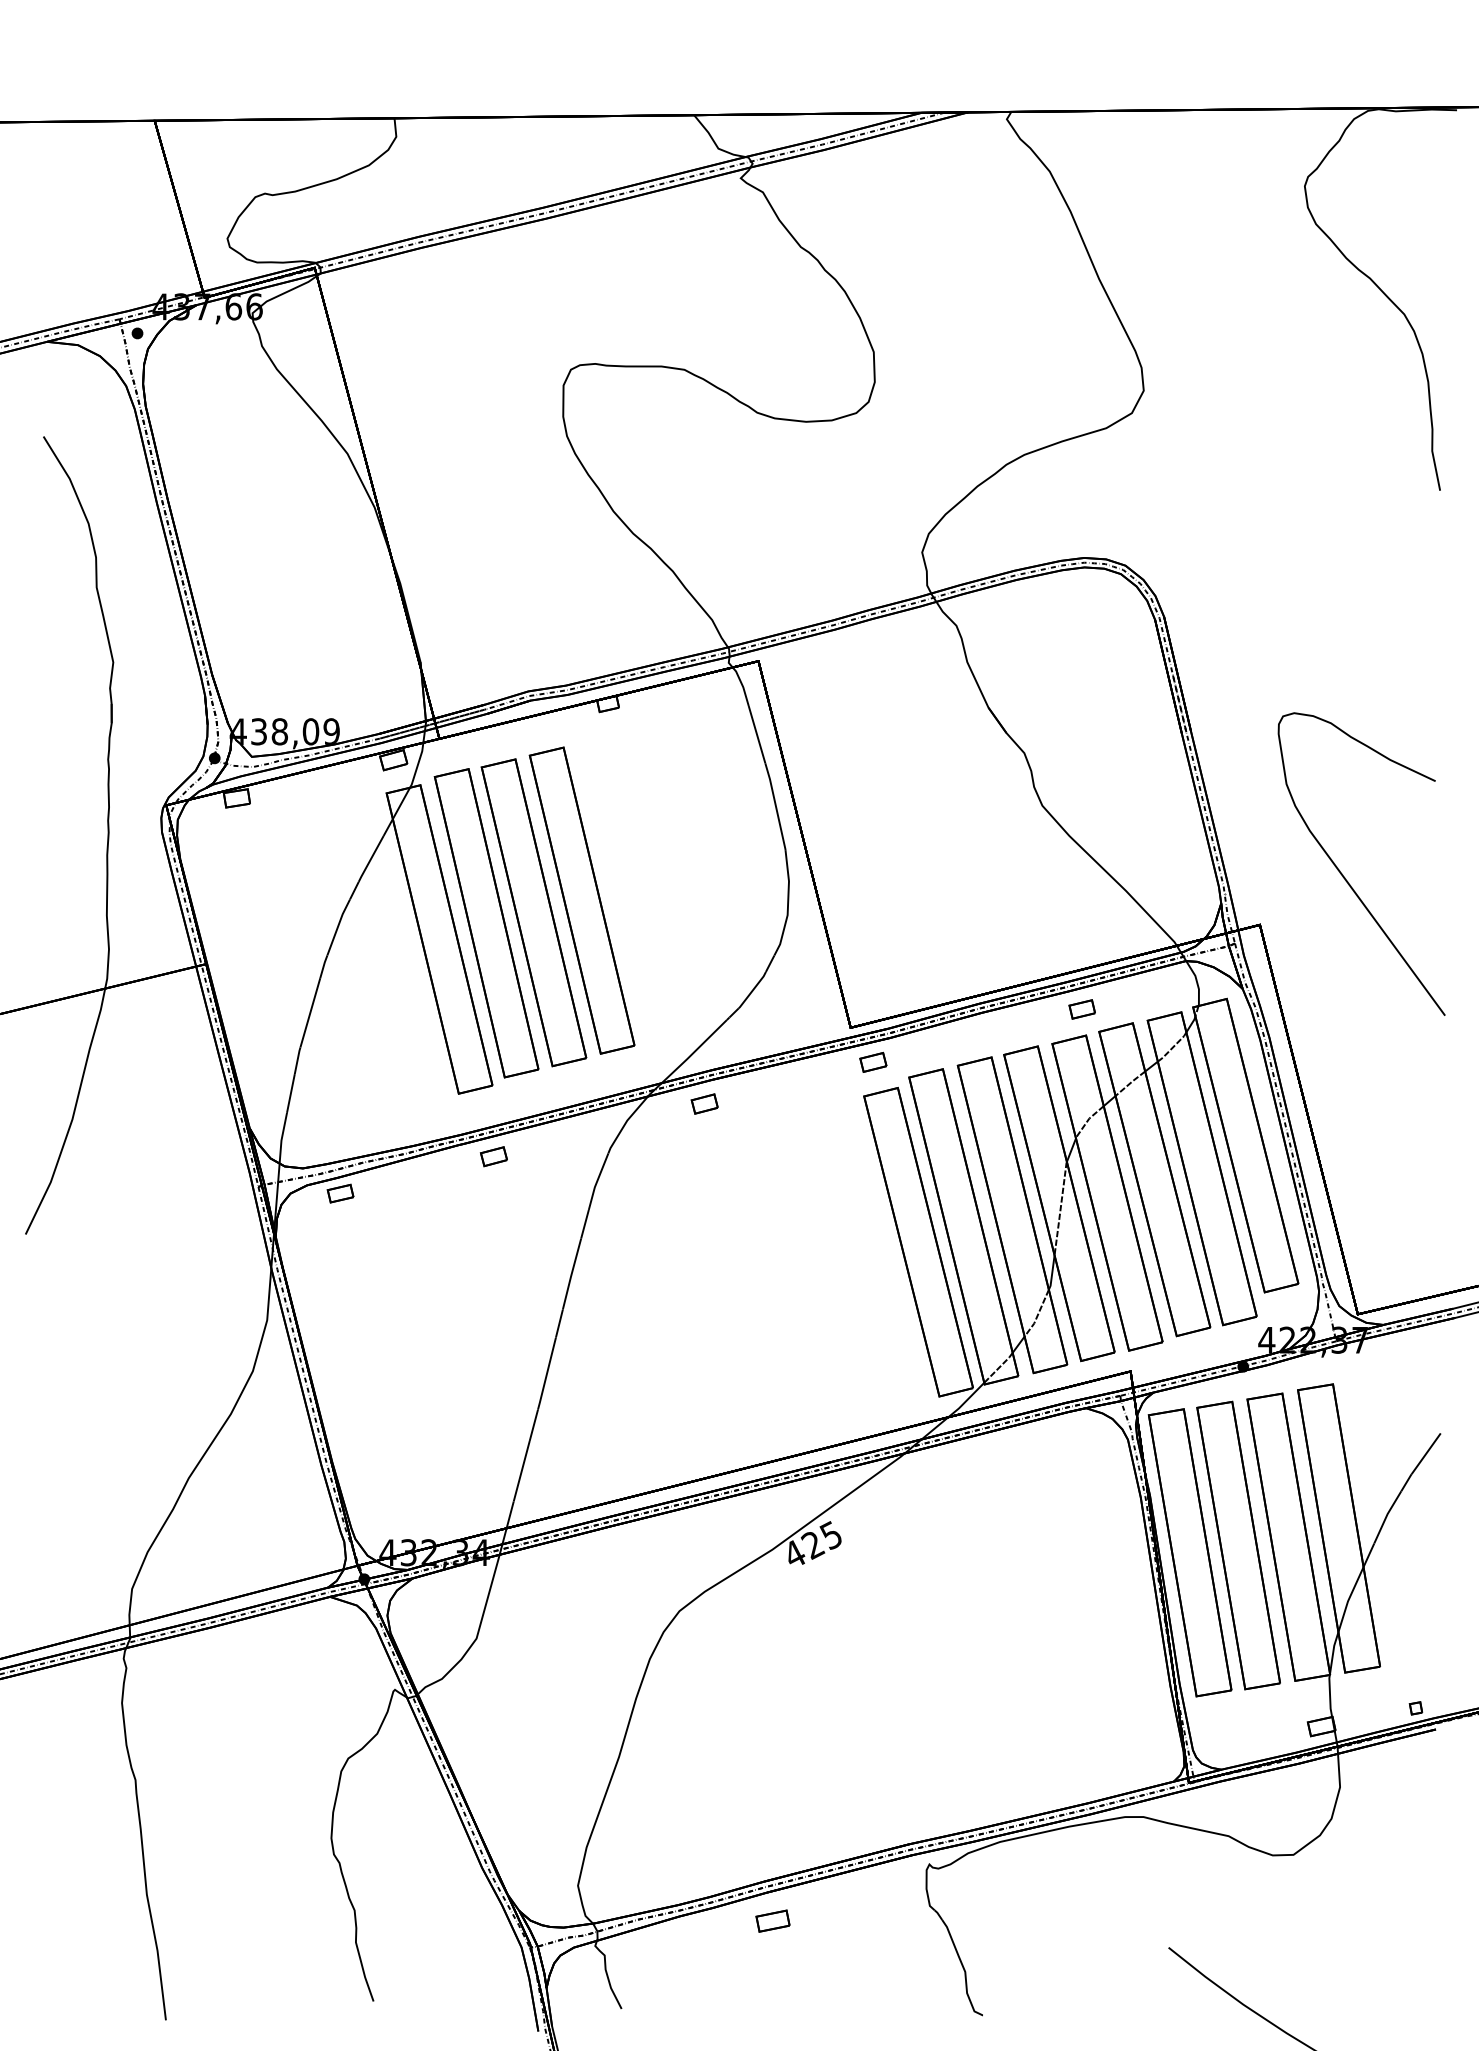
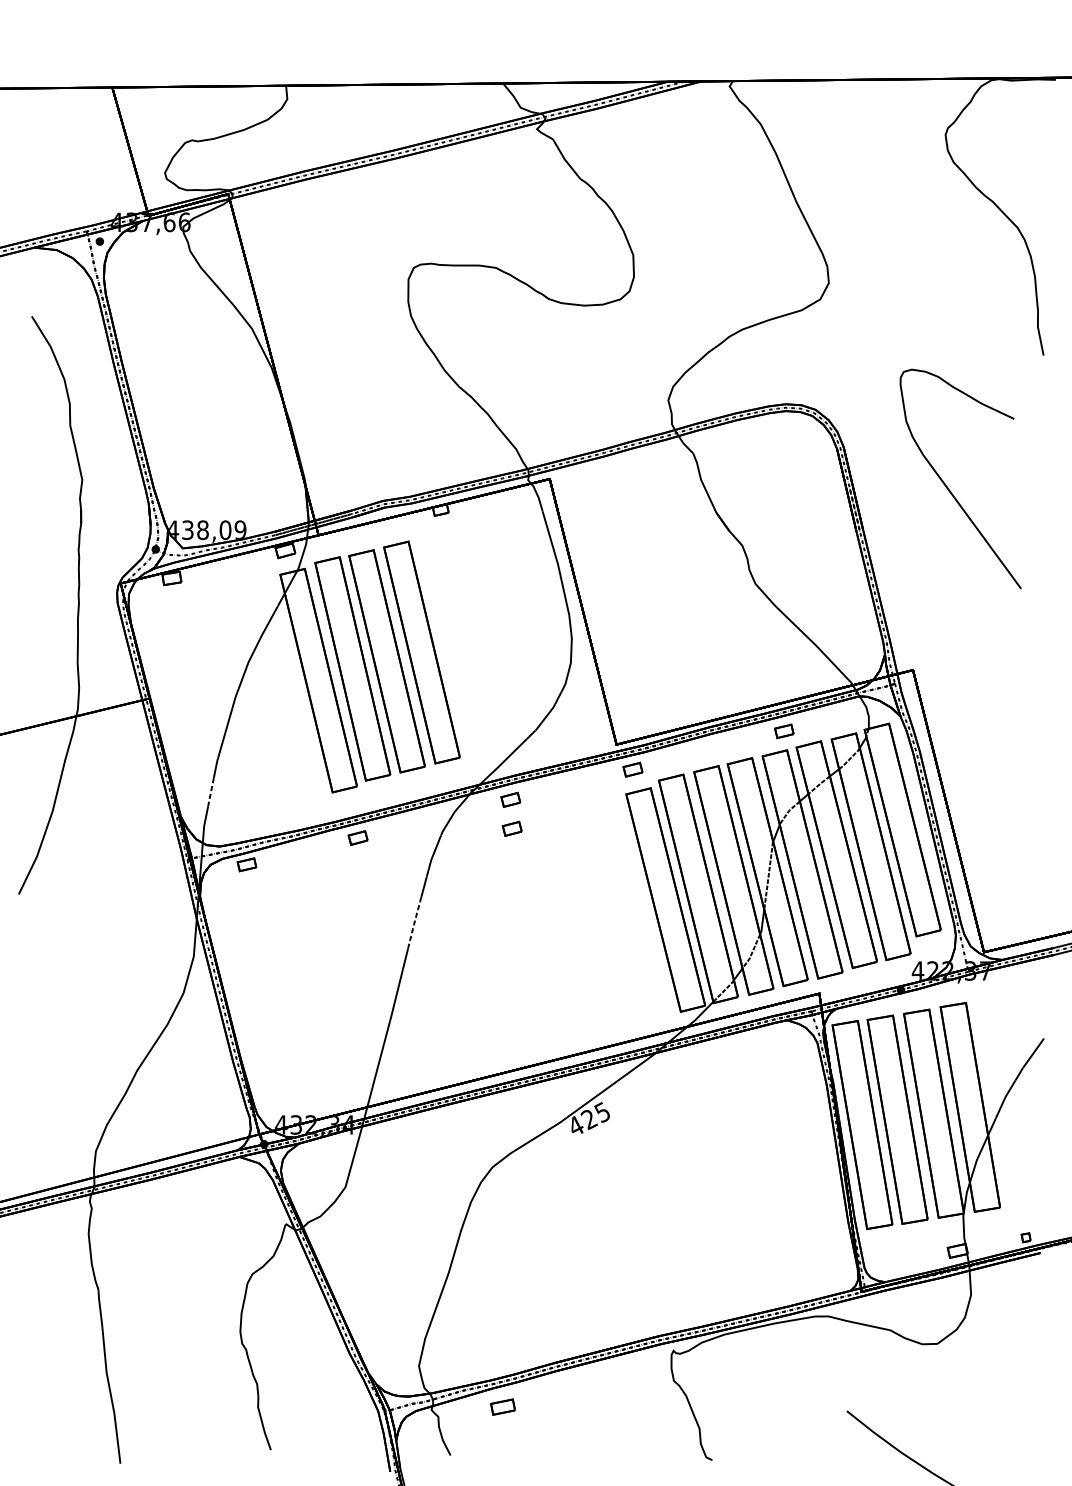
curve: (1345, 877) -> (948, 488), moved
line: (290, 1093) -> (210, 792), solid -> dashed
part: (706, 1143) -> (512, 828), added
line: (571, 1274) -> (414, 923), solid -> dashed
part: (772, 1920) -> (502, 1406), moved

